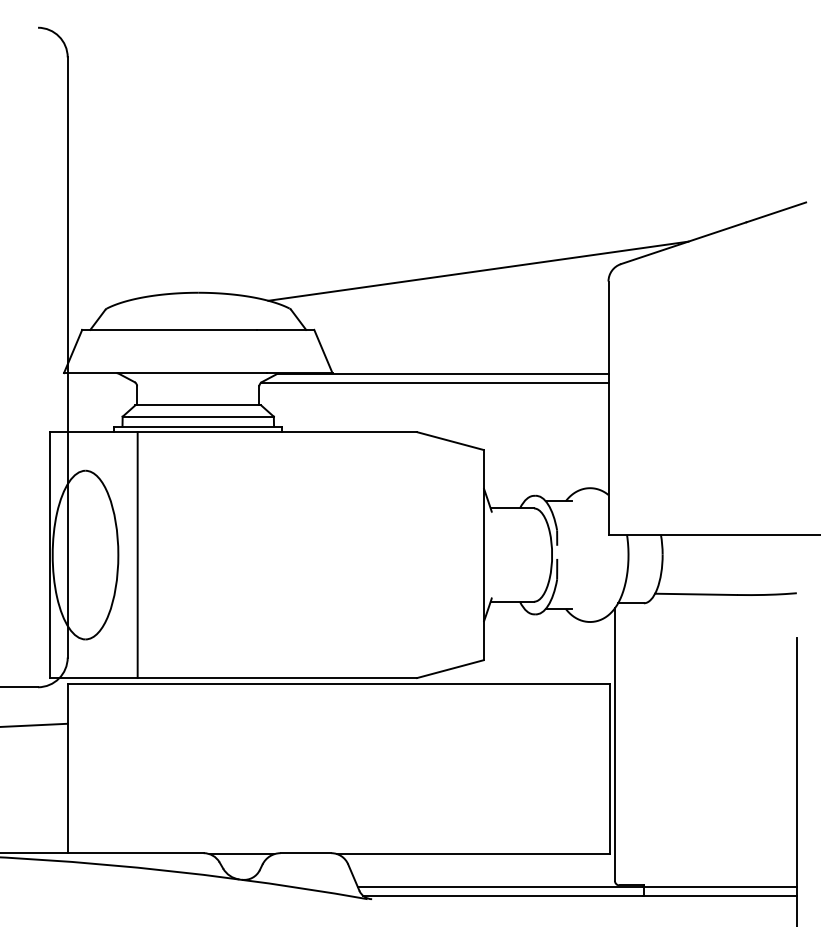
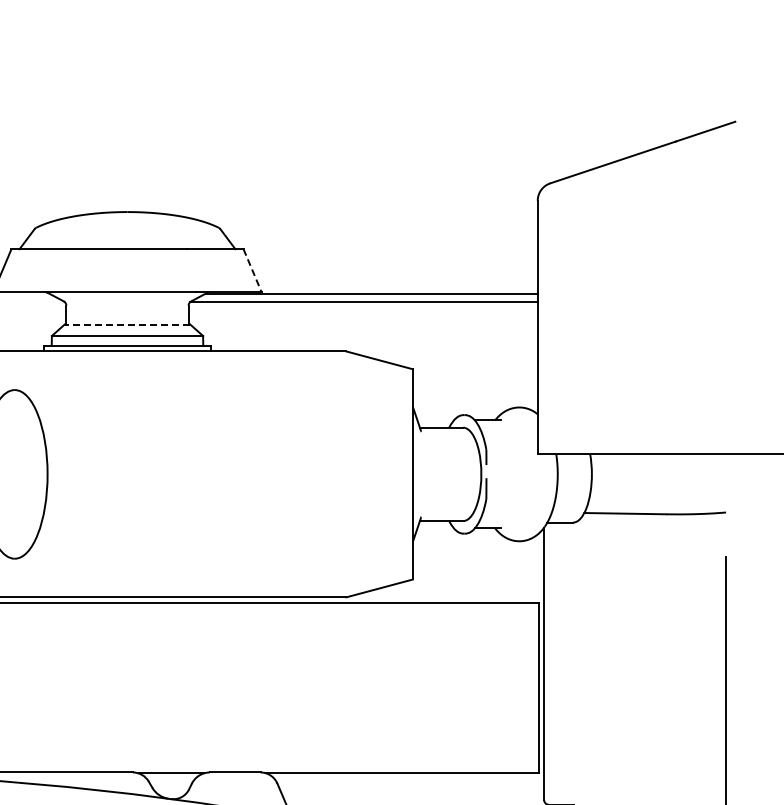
line: (478, 270) -> (407, 189), removed
line: (323, 351) -> (252, 270), solid -> dashed
line: (198, 405) -> (127, 324), solid -> dashed
line: (137, 555) -> (66, 474), removed

